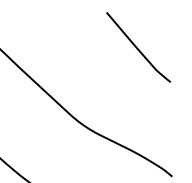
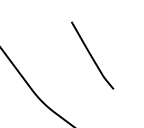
curve: (137, 47) -> (91, 55), moved

